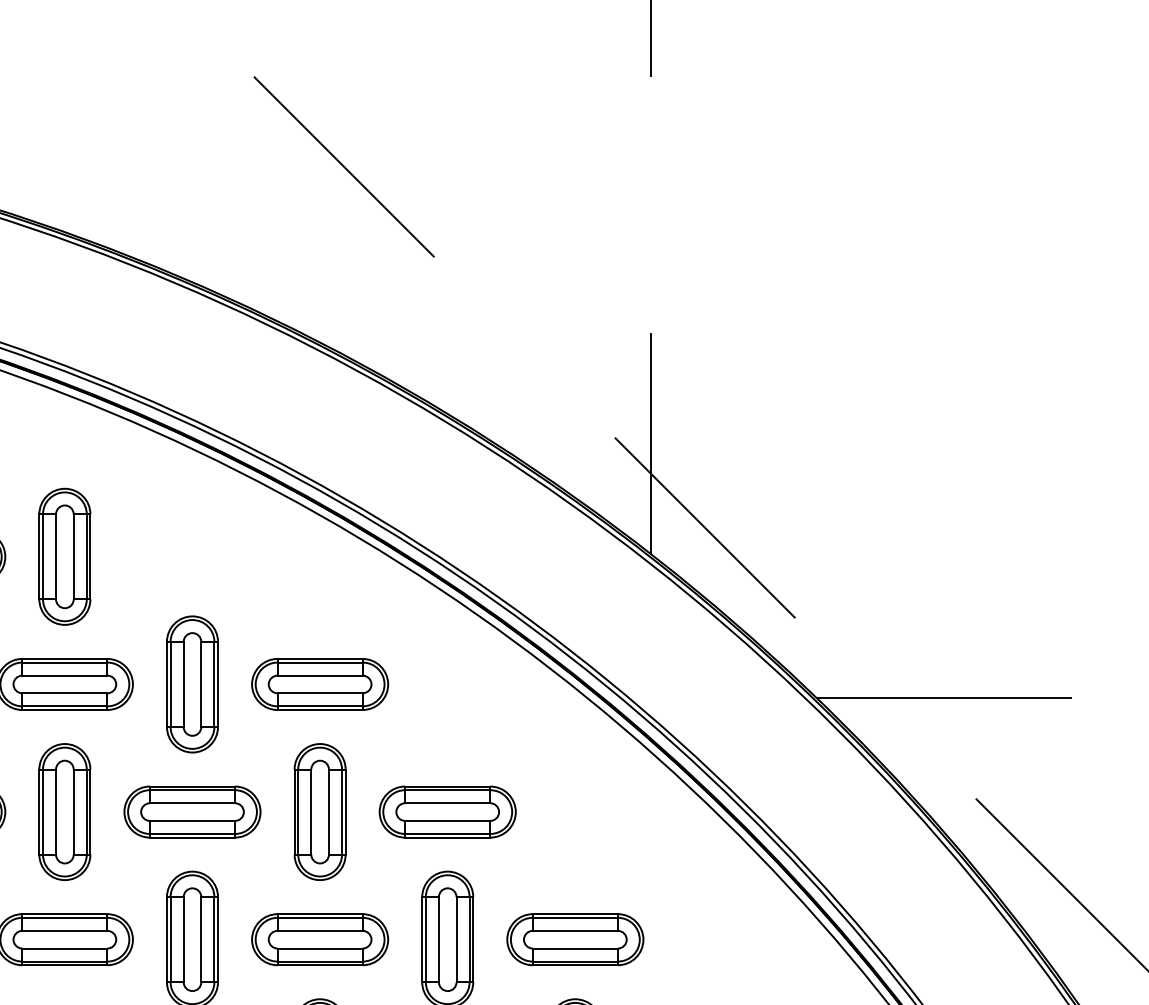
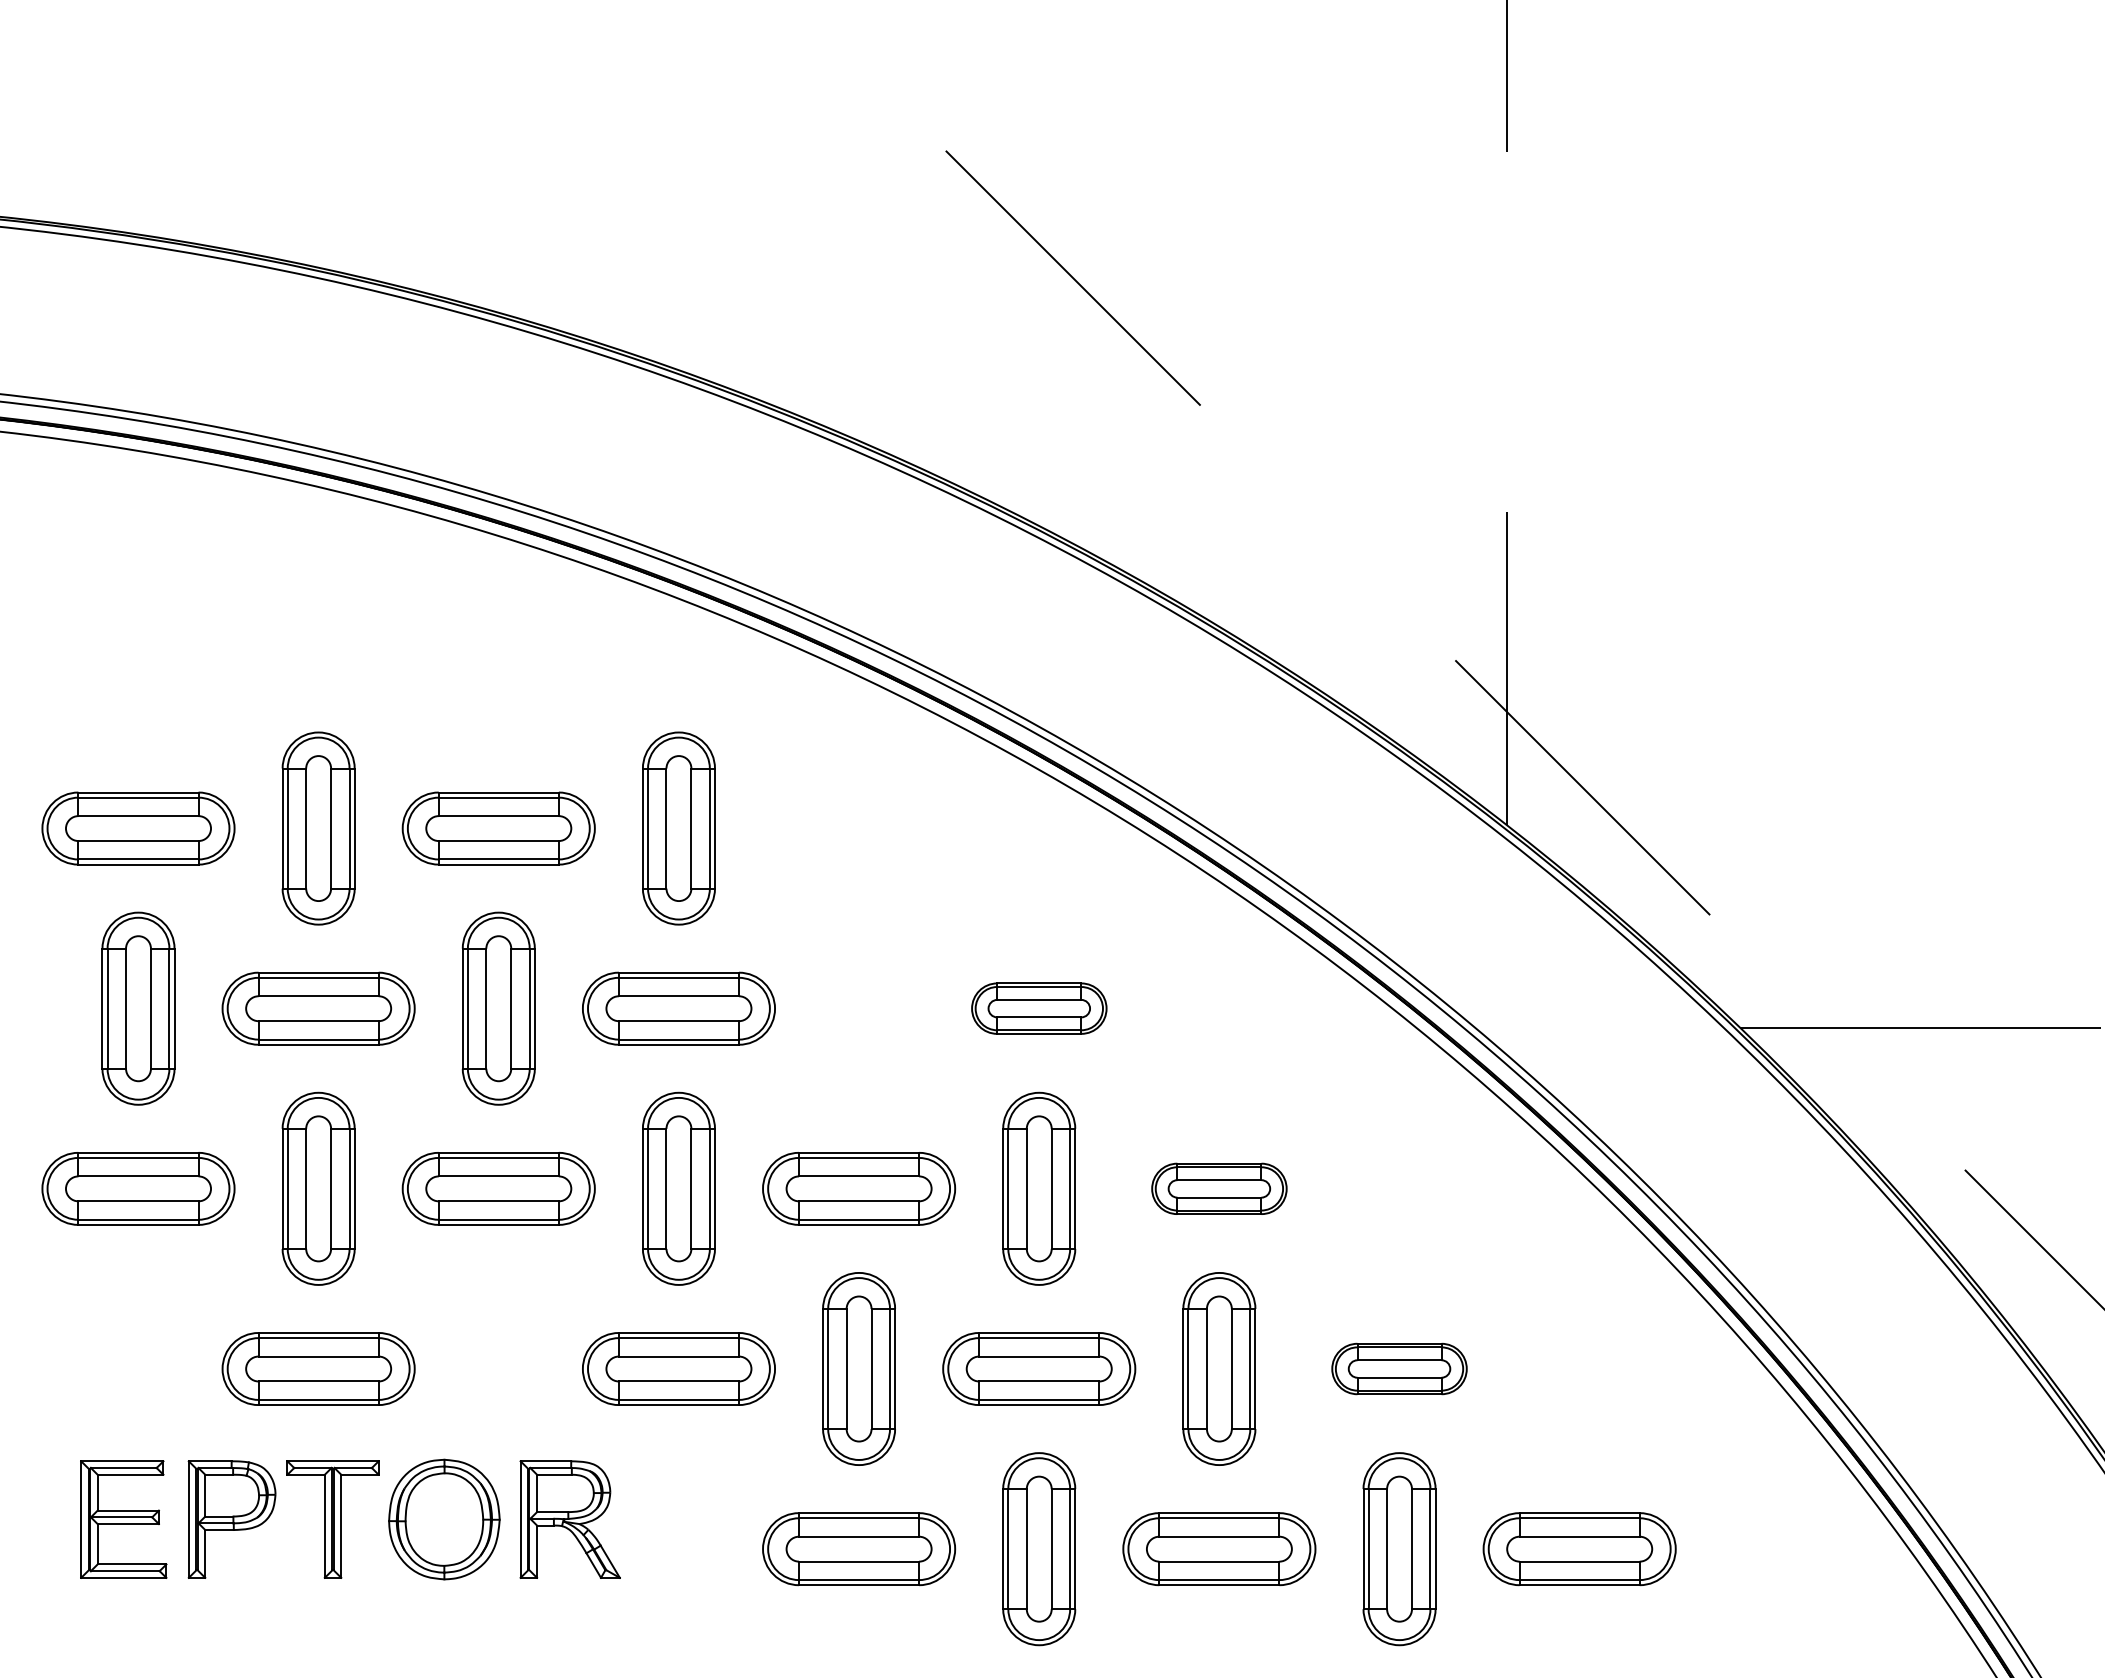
part: (192, 684) -> (858, 1008), removed
part: (320, 684) -> (1039, 1008), size x0.7
part: (447, 811) -> (1219, 1188), size x0.7
part: (575, 939) -> (1399, 1368), size x0.7

